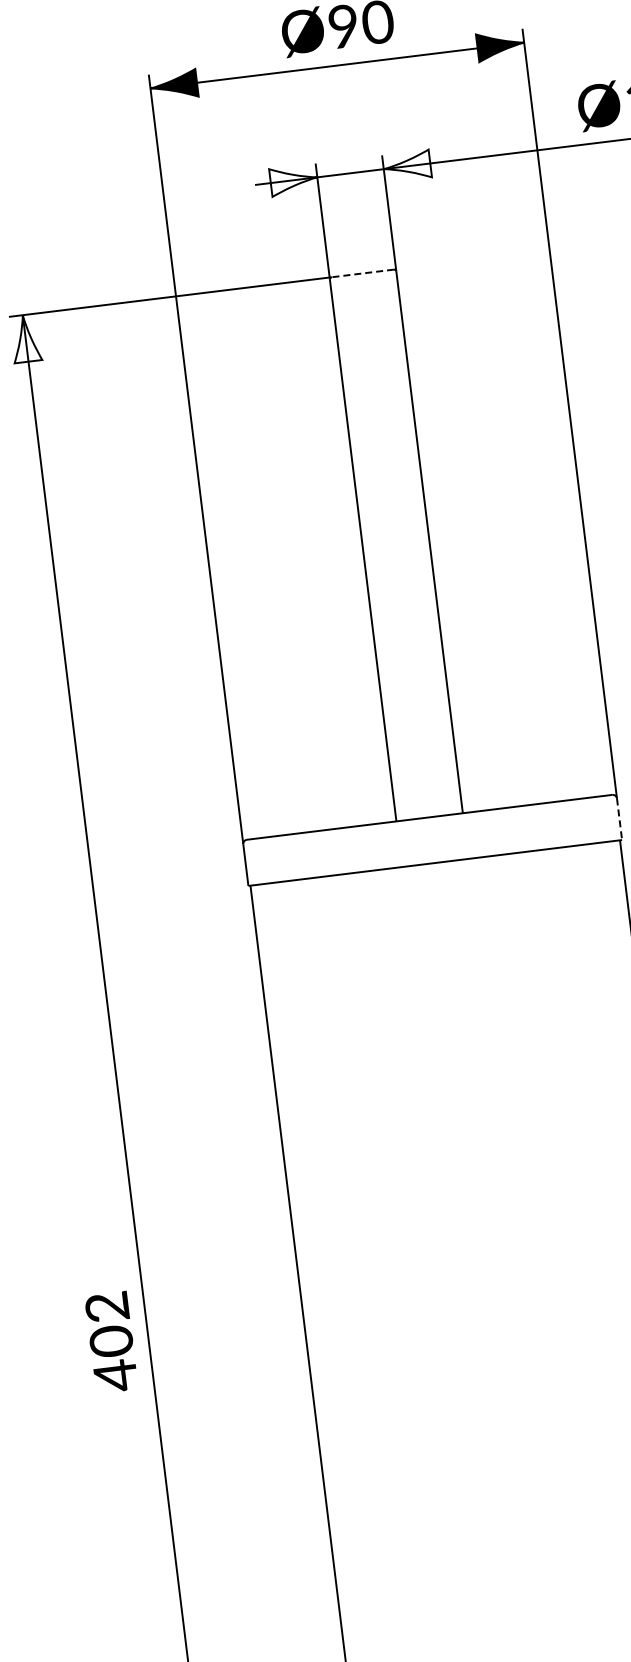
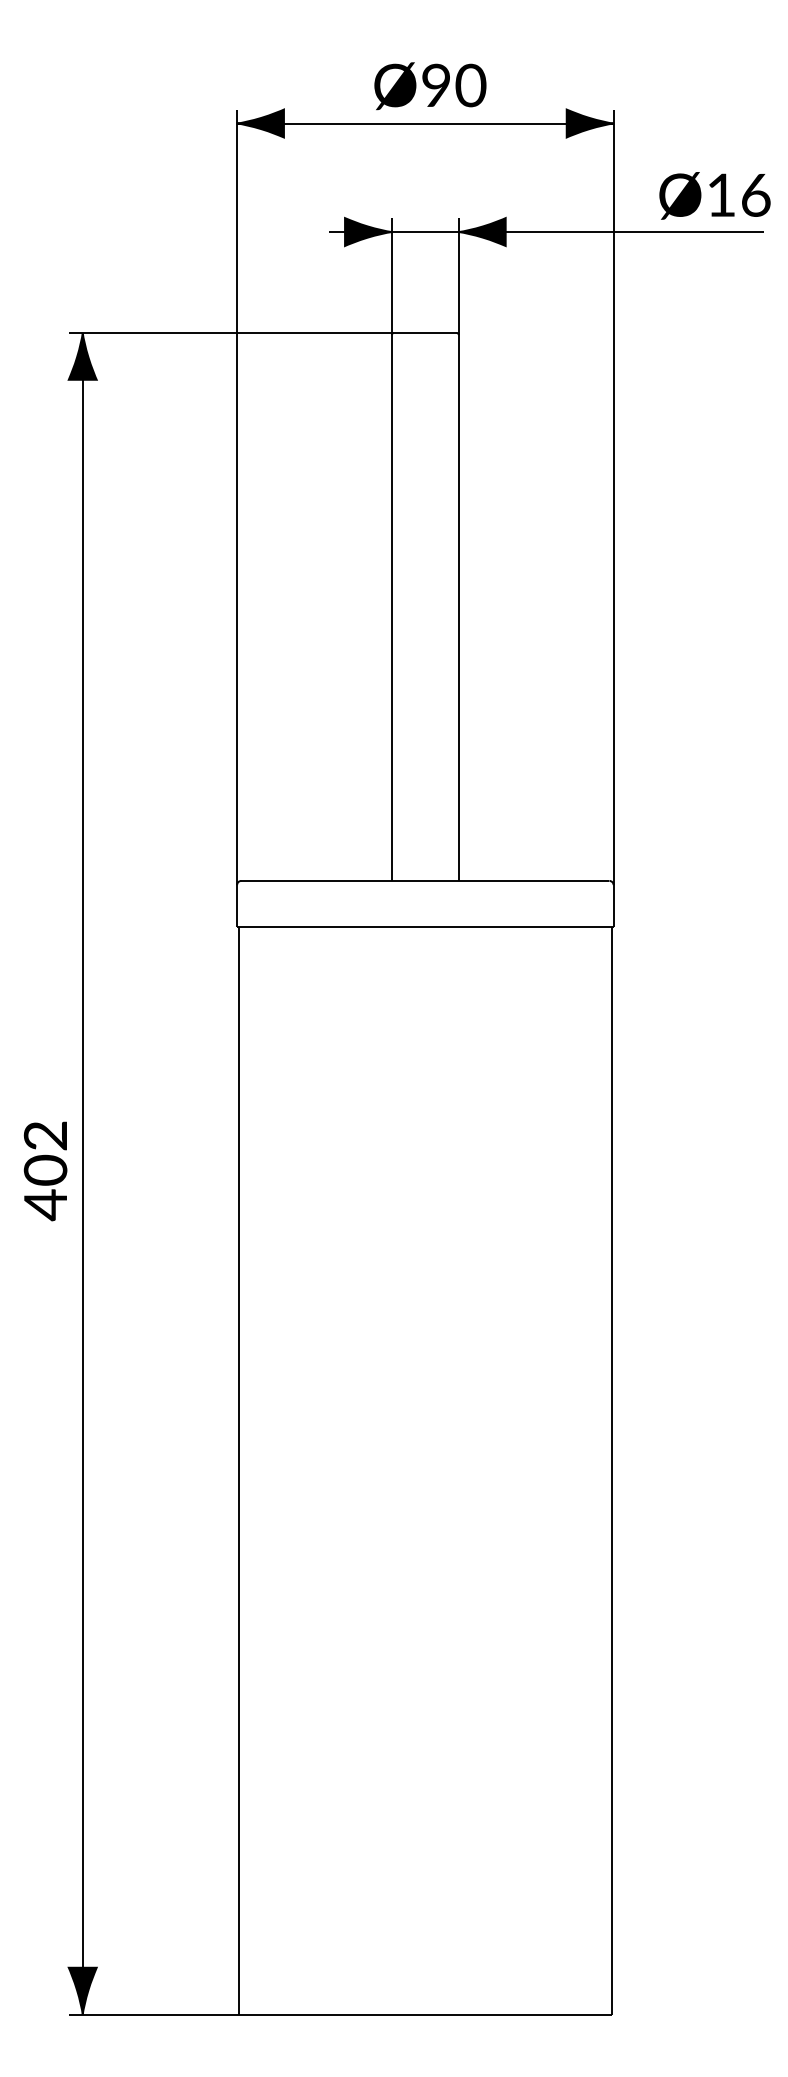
fill: (406, 166) -> (481, 232), added
fill: (294, 180) -> (368, 232), added
line: (361, 273) -> (424, 332), dashed -> solid
fill: (25, 337) -> (82, 355), added
line: (619, 819) -> (613, 906), dashed -> solid
text: (111, 1342) -> (45, 1171), moved

